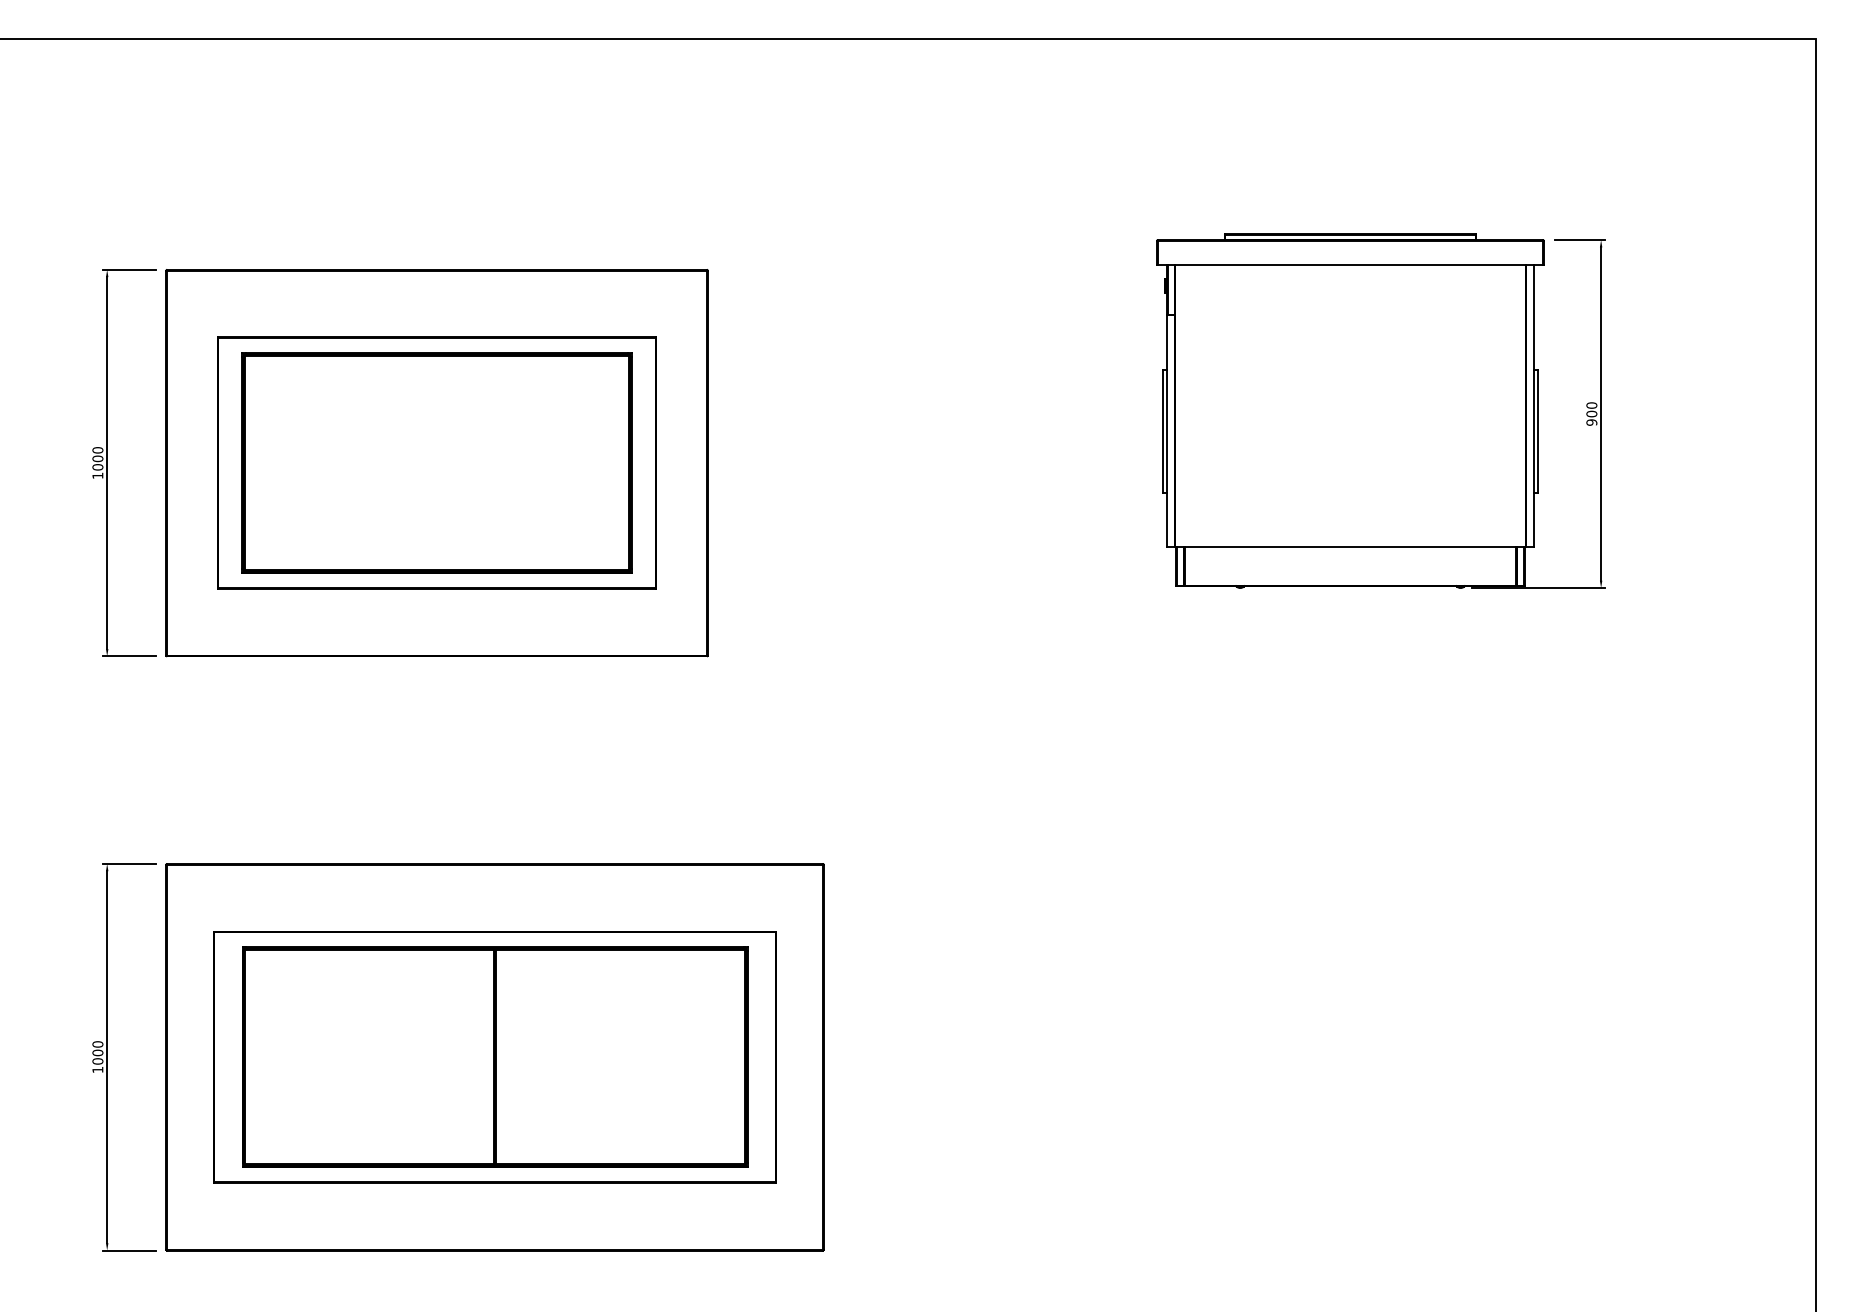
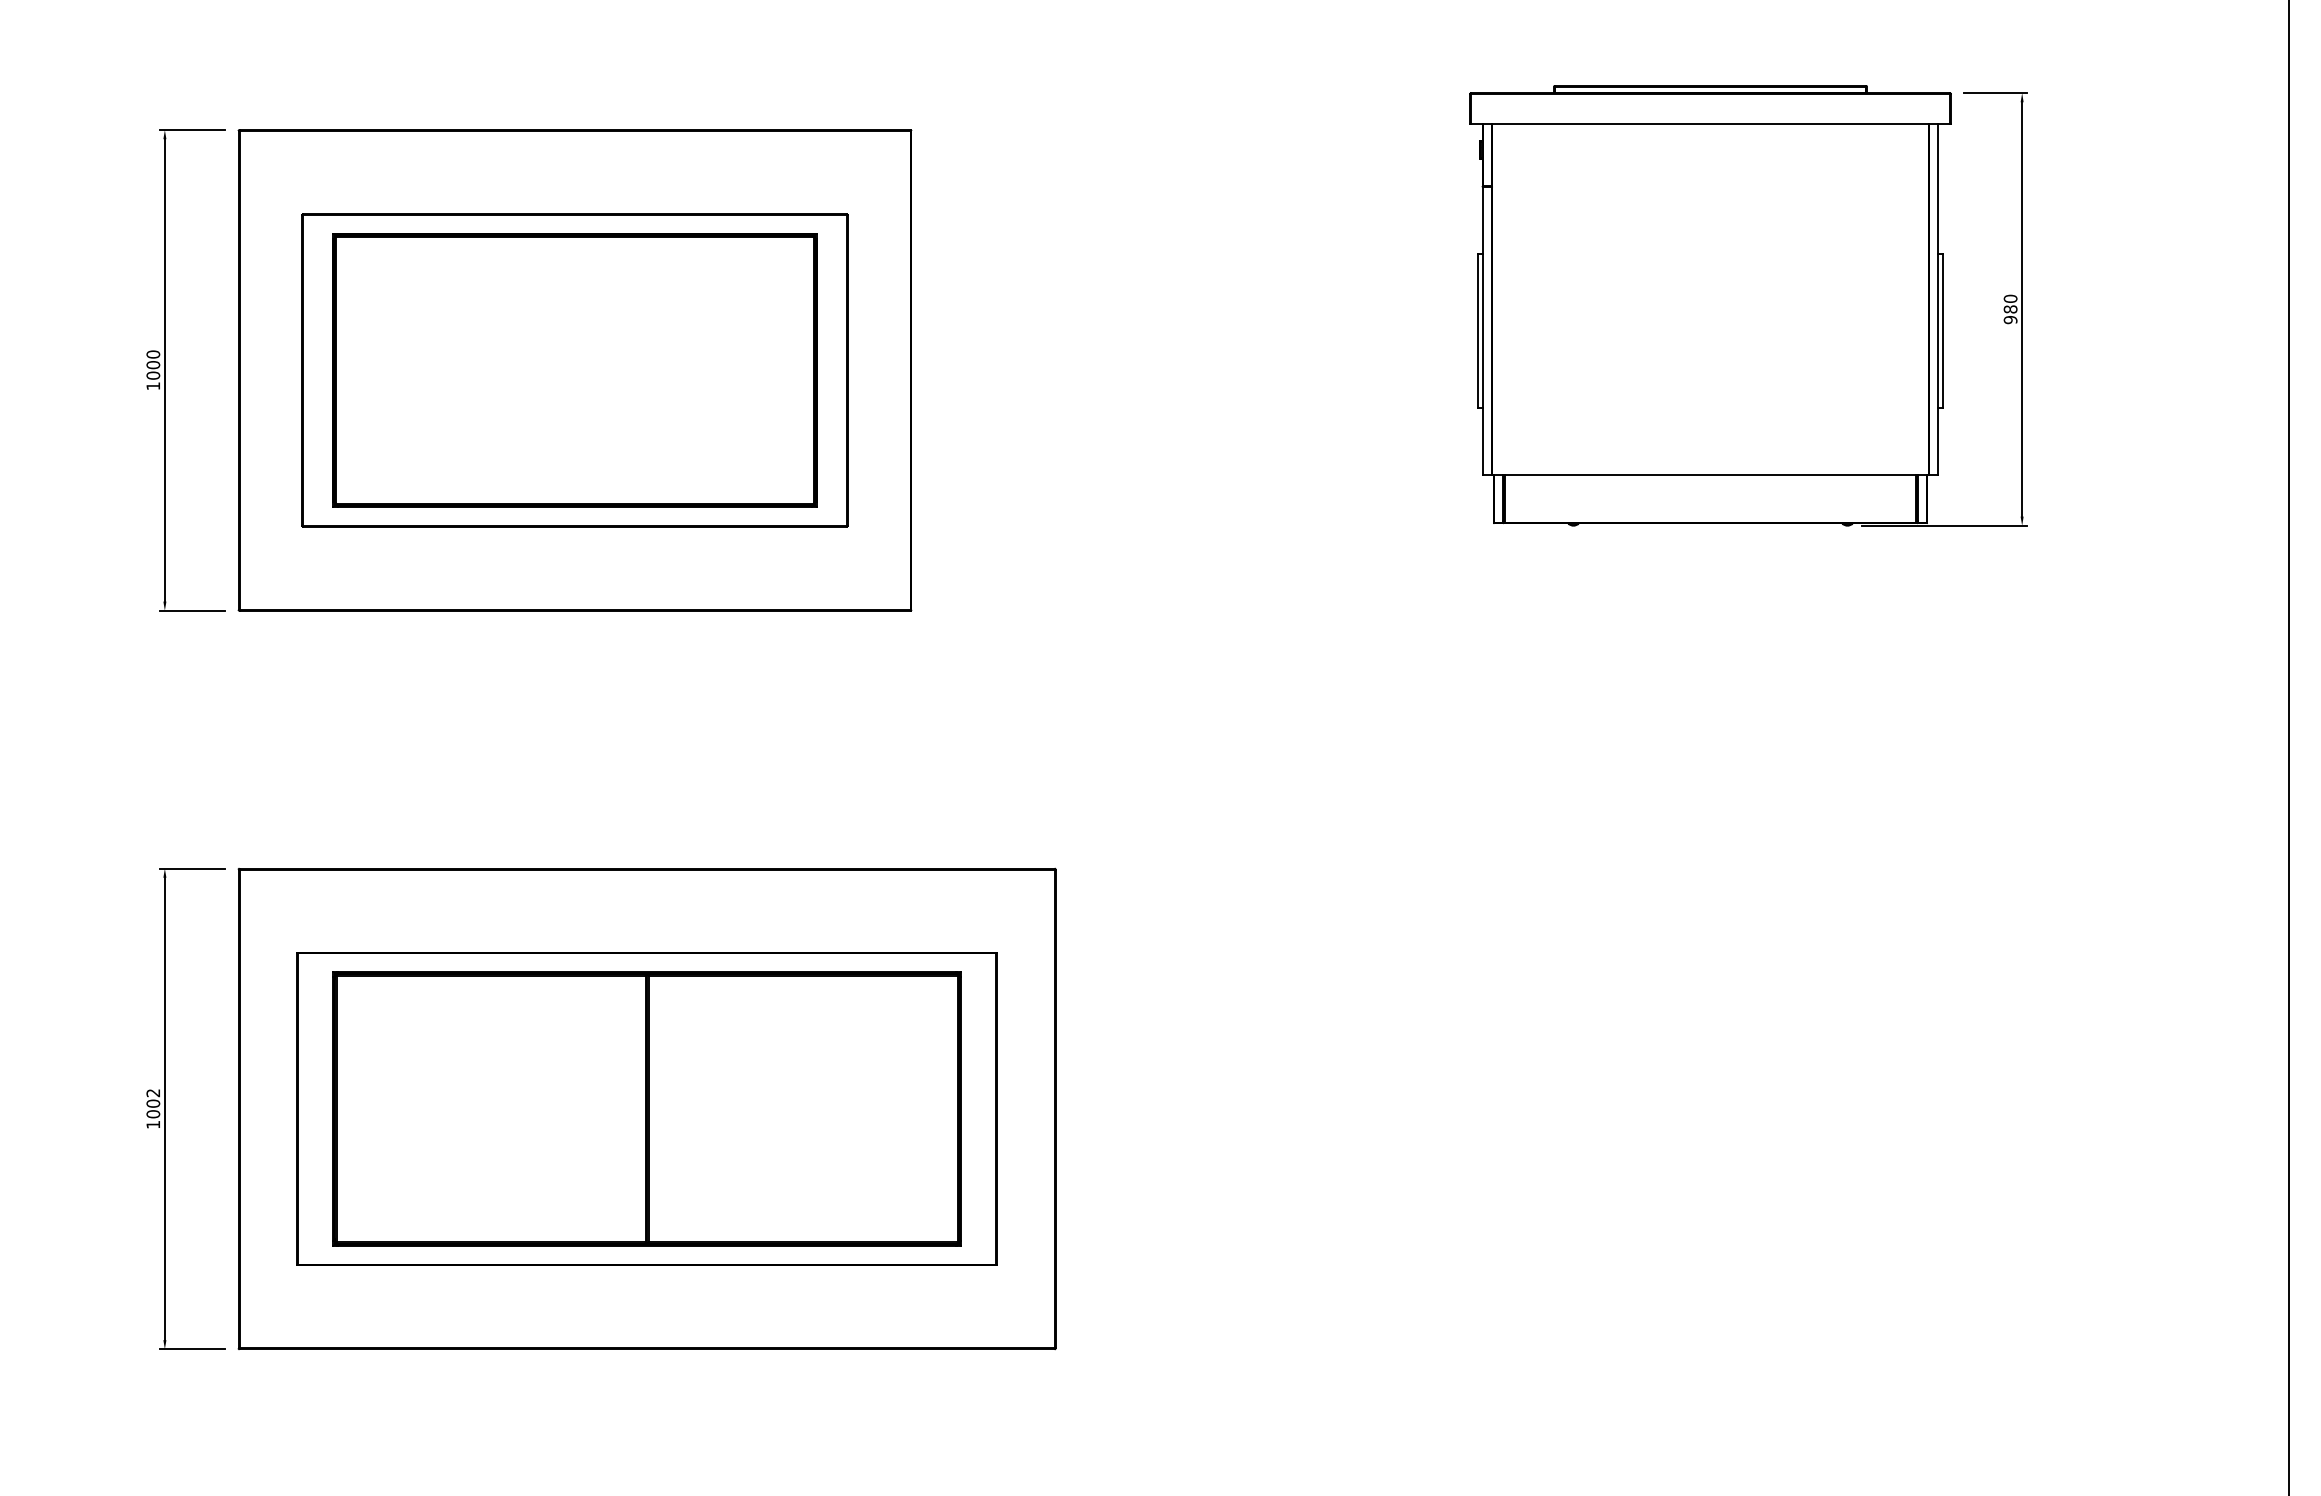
text: (1591, 413) -> (2010, 308), 900 -> 980
text: (97, 1044) -> (152, 1093), 1000 -> 1002

